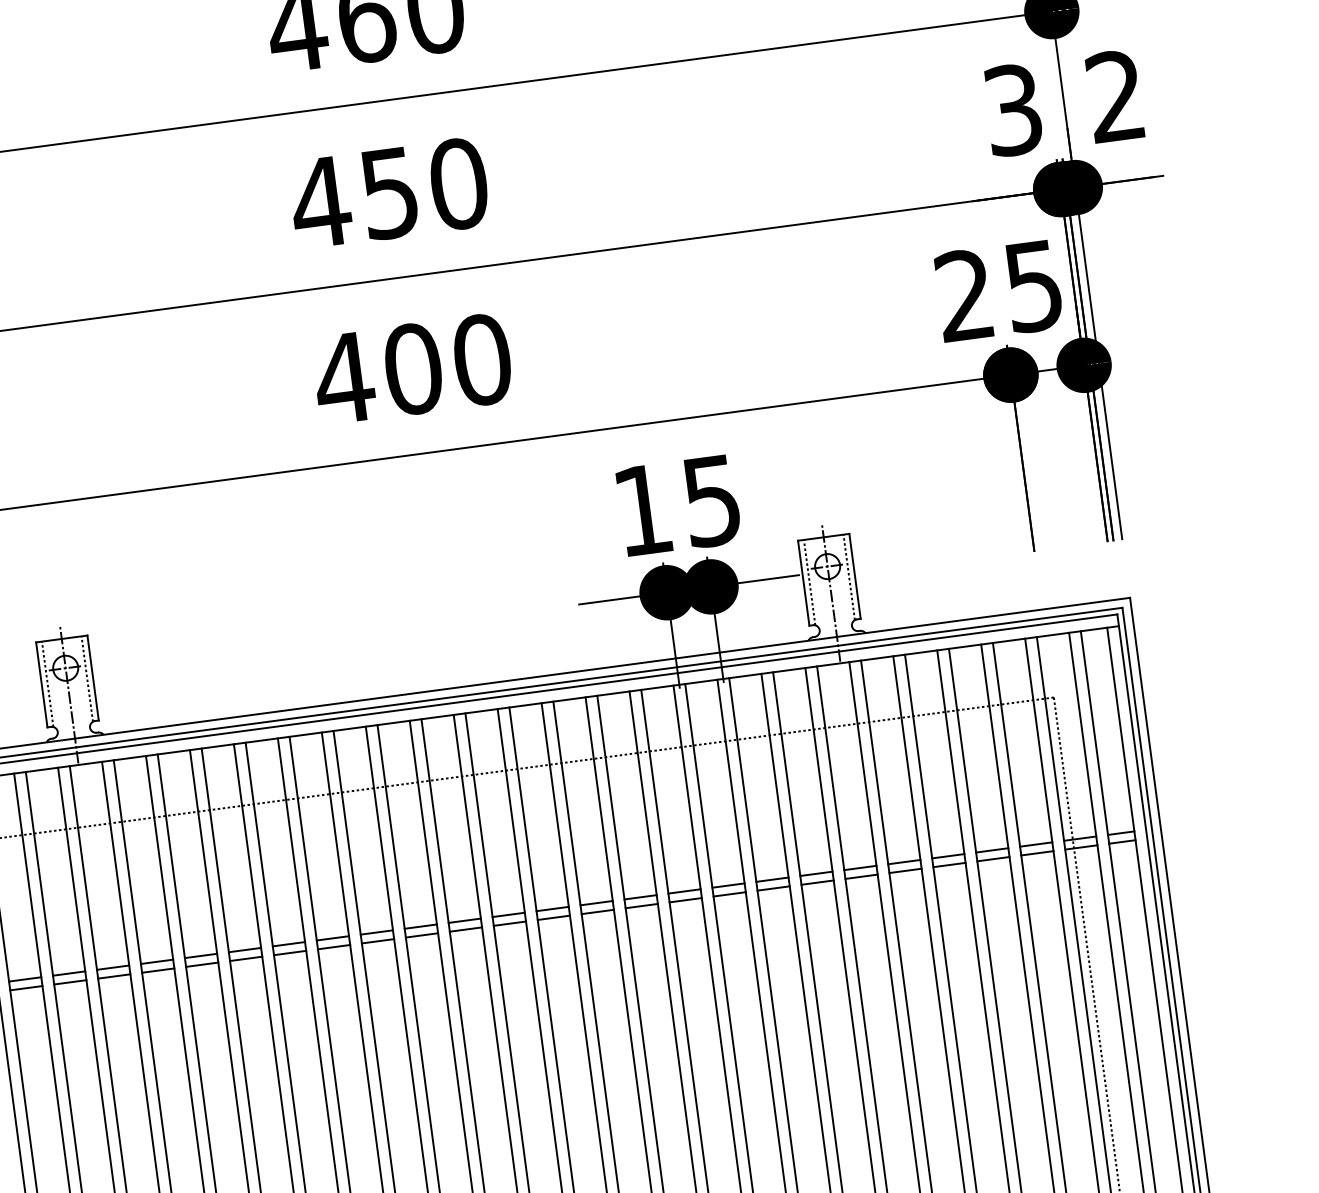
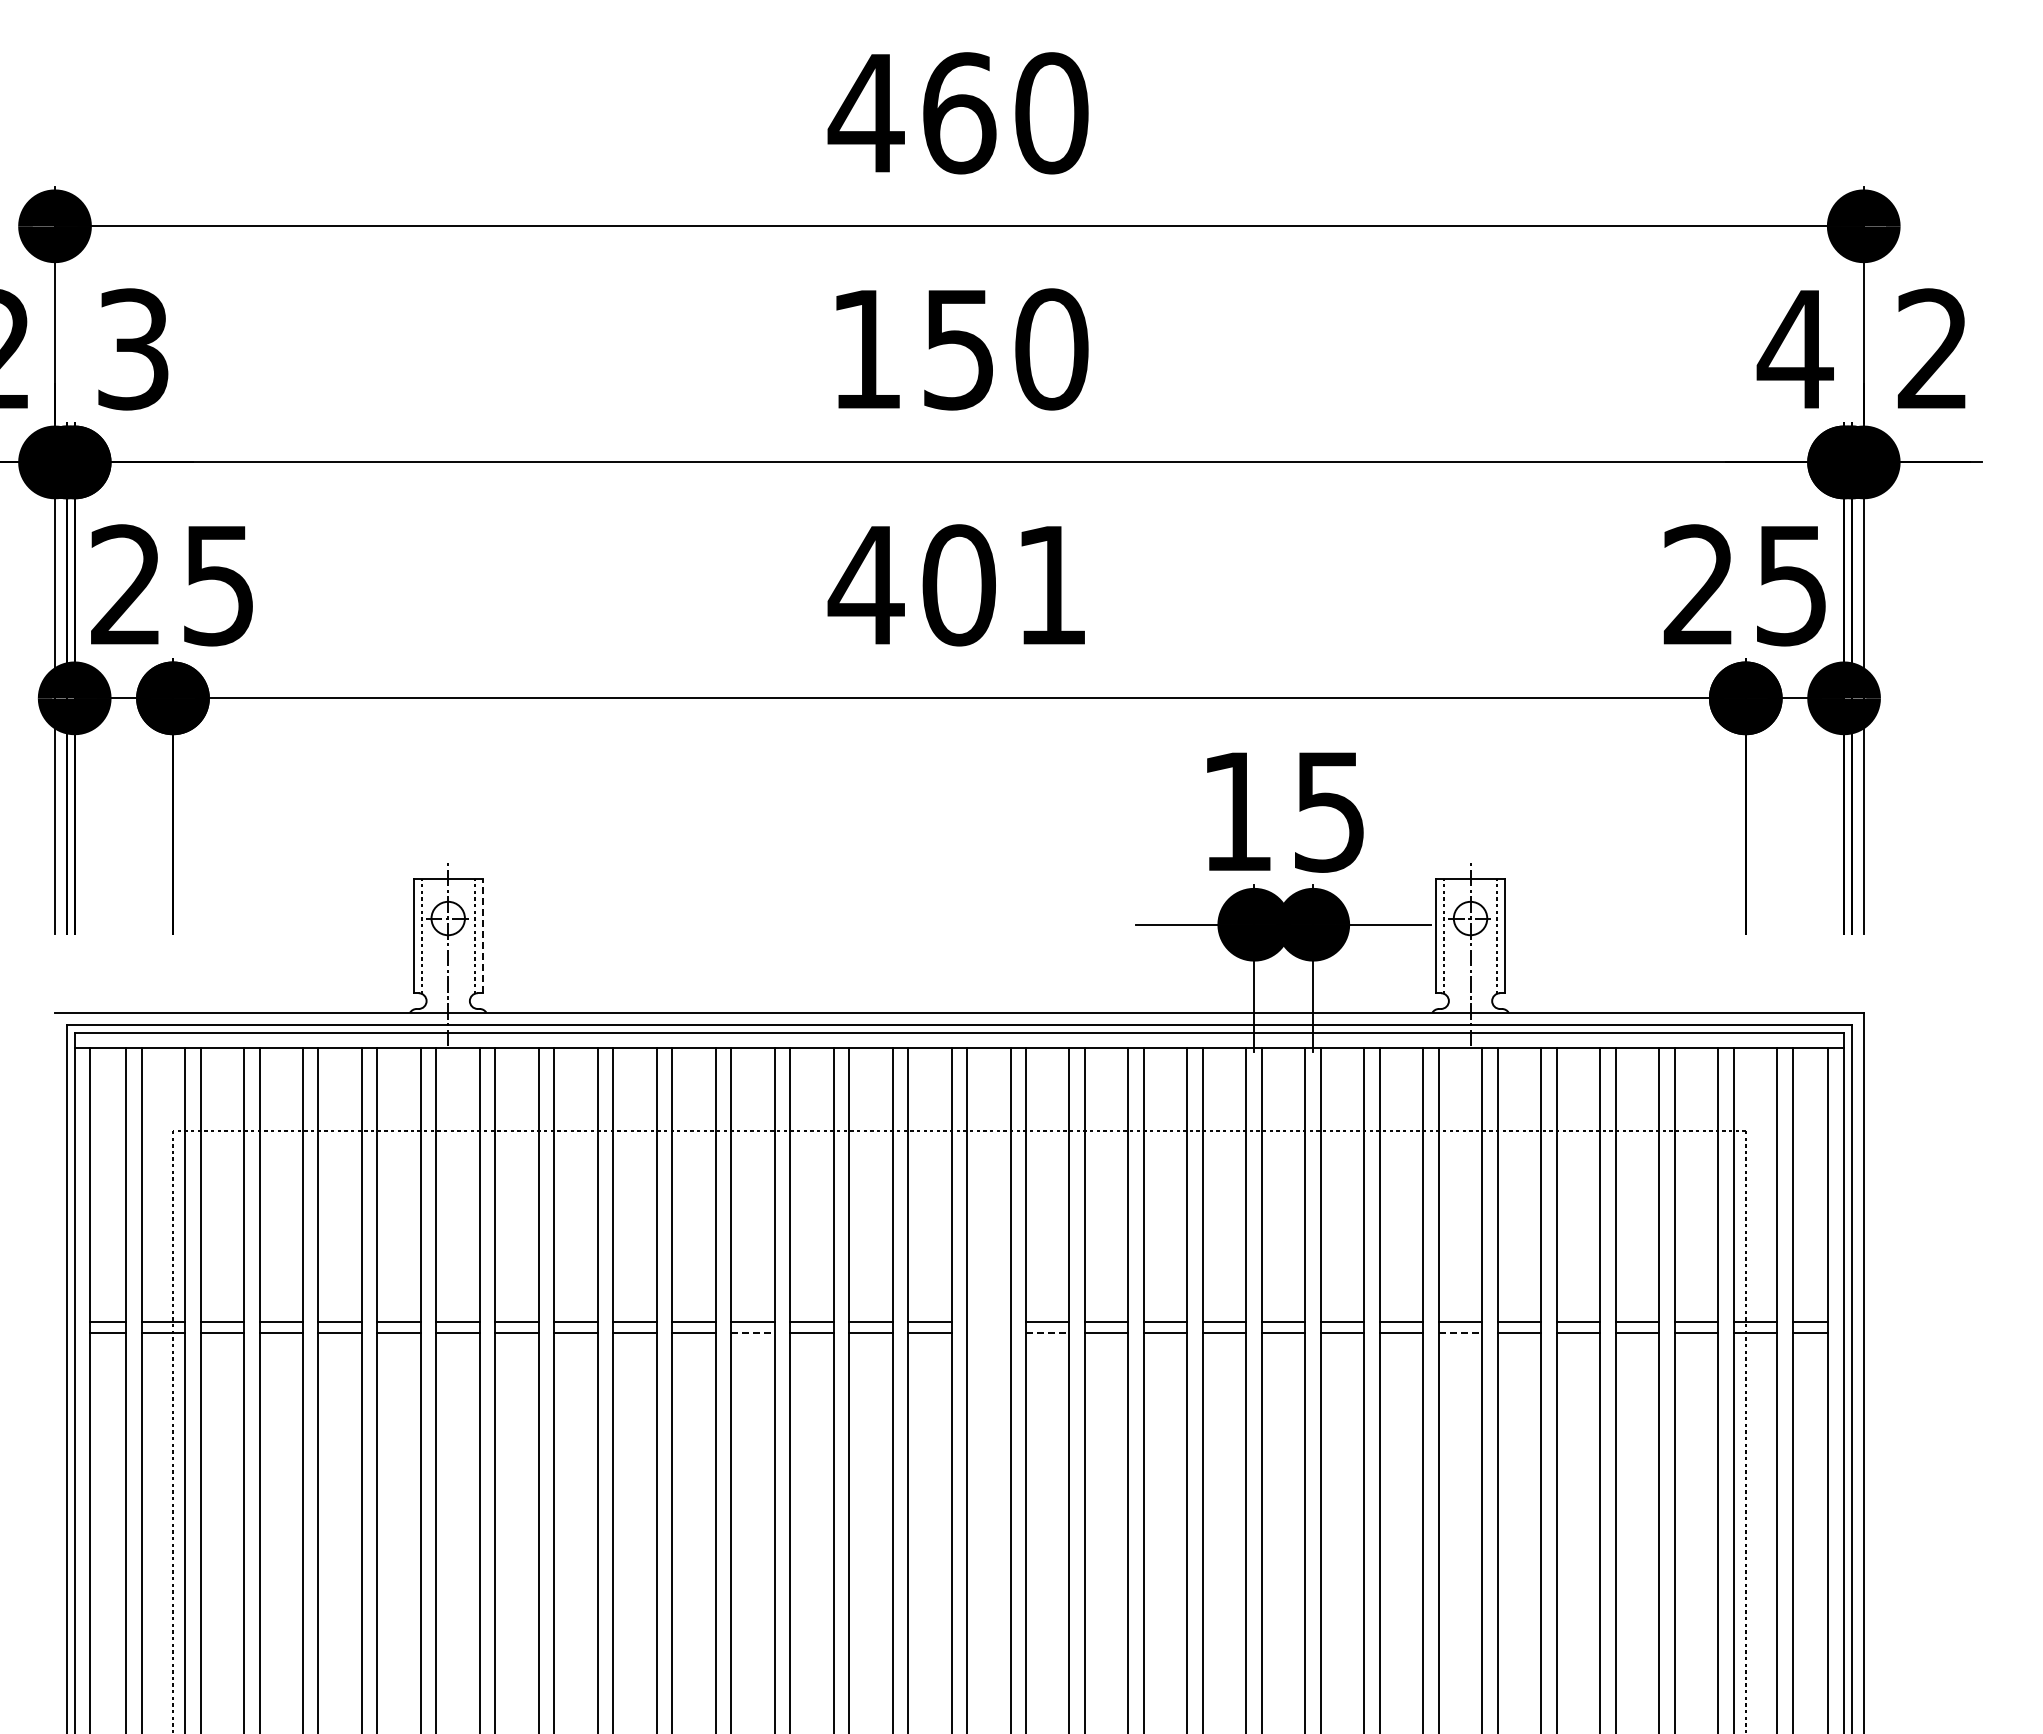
text: (1012, 110) -> (1794, 349), 3 -> 4
text: (320, 202) -> (865, 349), 450 -> 150
text: (482, 360) -> (1051, 585), 400 -> 401
line: (92, 677) -> (482, 935), solid -> dashed
line: (861, 876) -> (1460, 1333), solid -> dashed
line: (508, 914) -> (988, 1321), removed
line: (553, 917) -> (1047, 1333), solid -> dashed
line: (509, 923) -> (988, 1333), removed
line: (333, 947) -> (752, 1333), solid -> dashed

